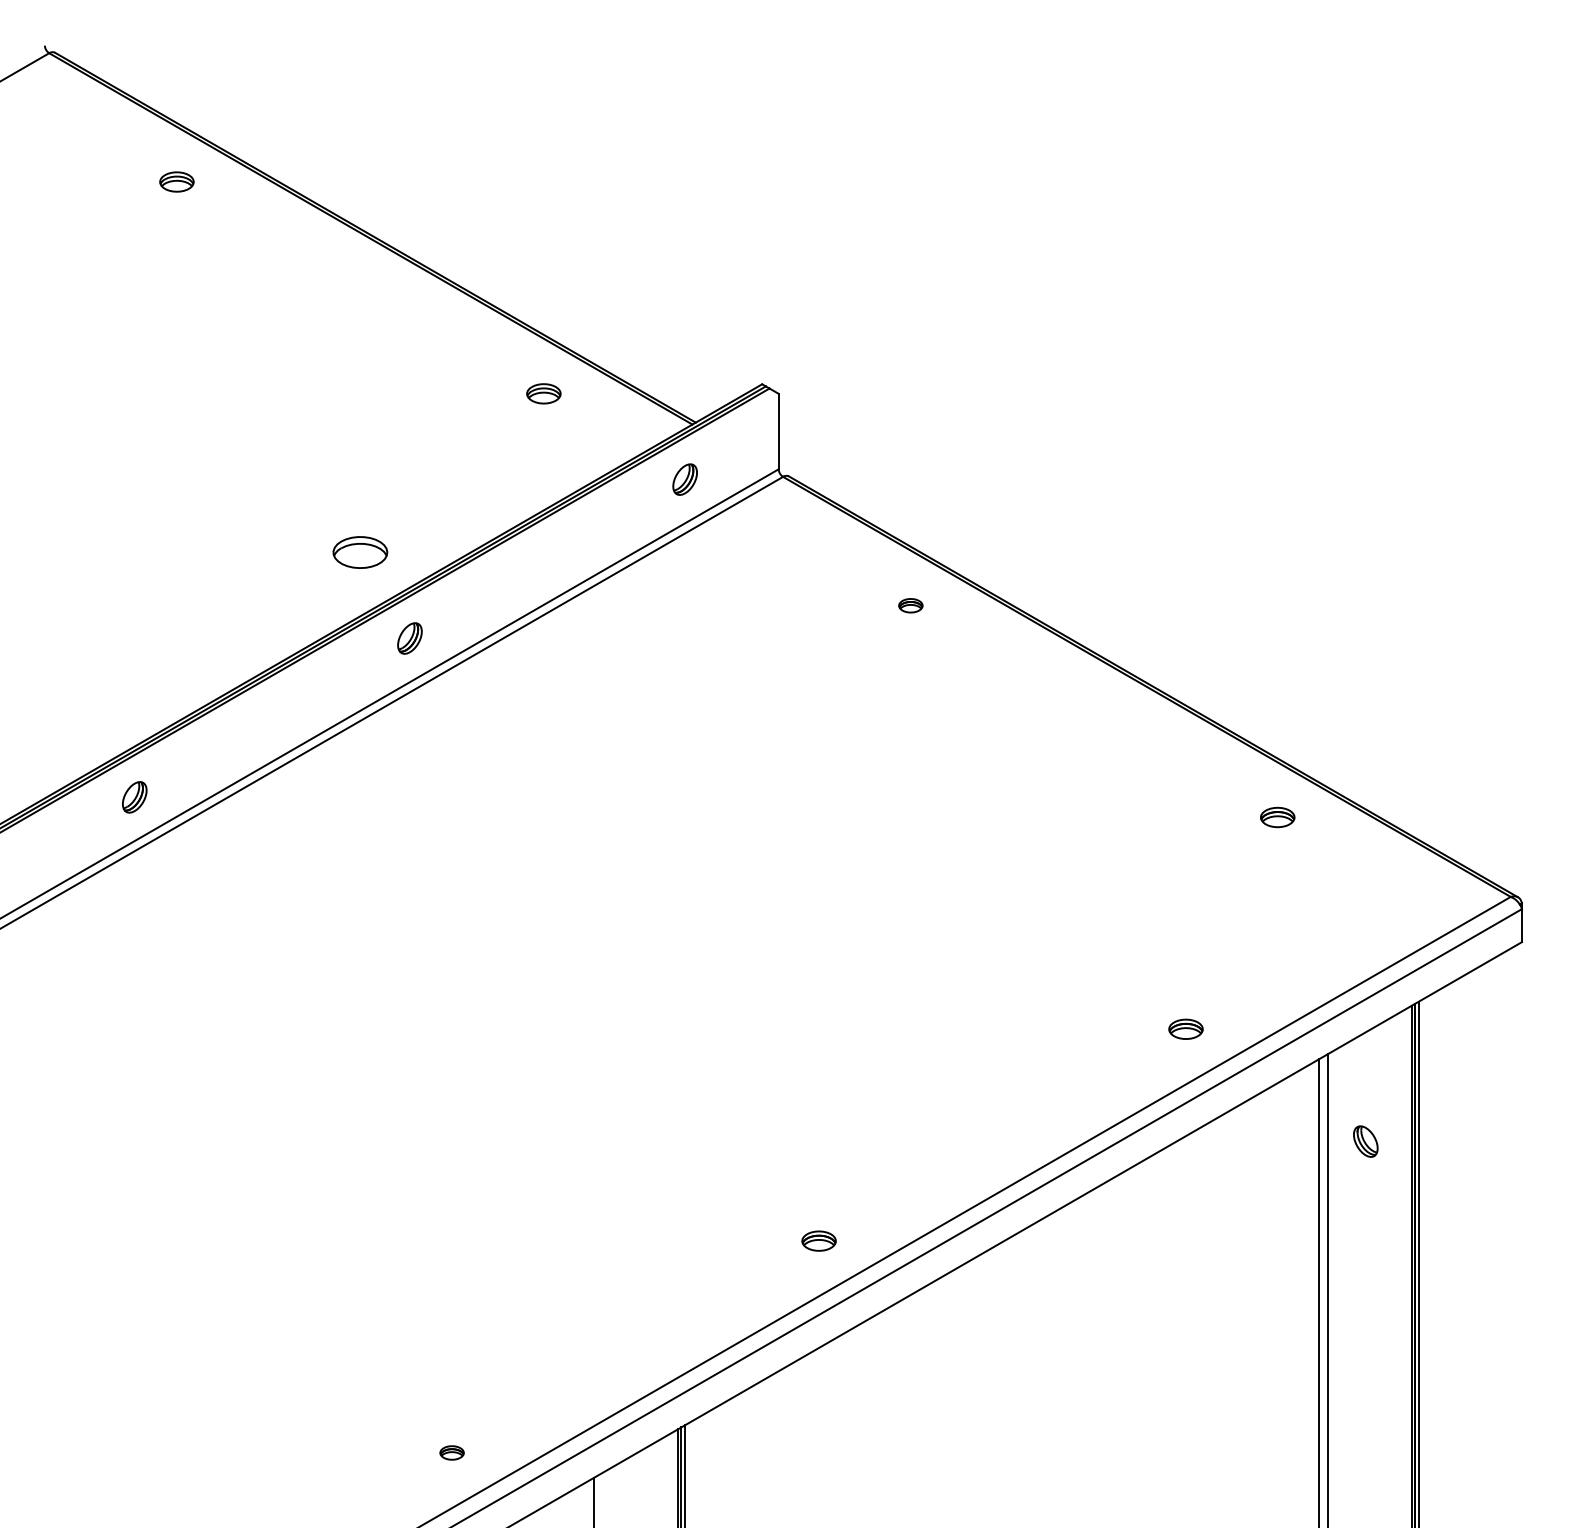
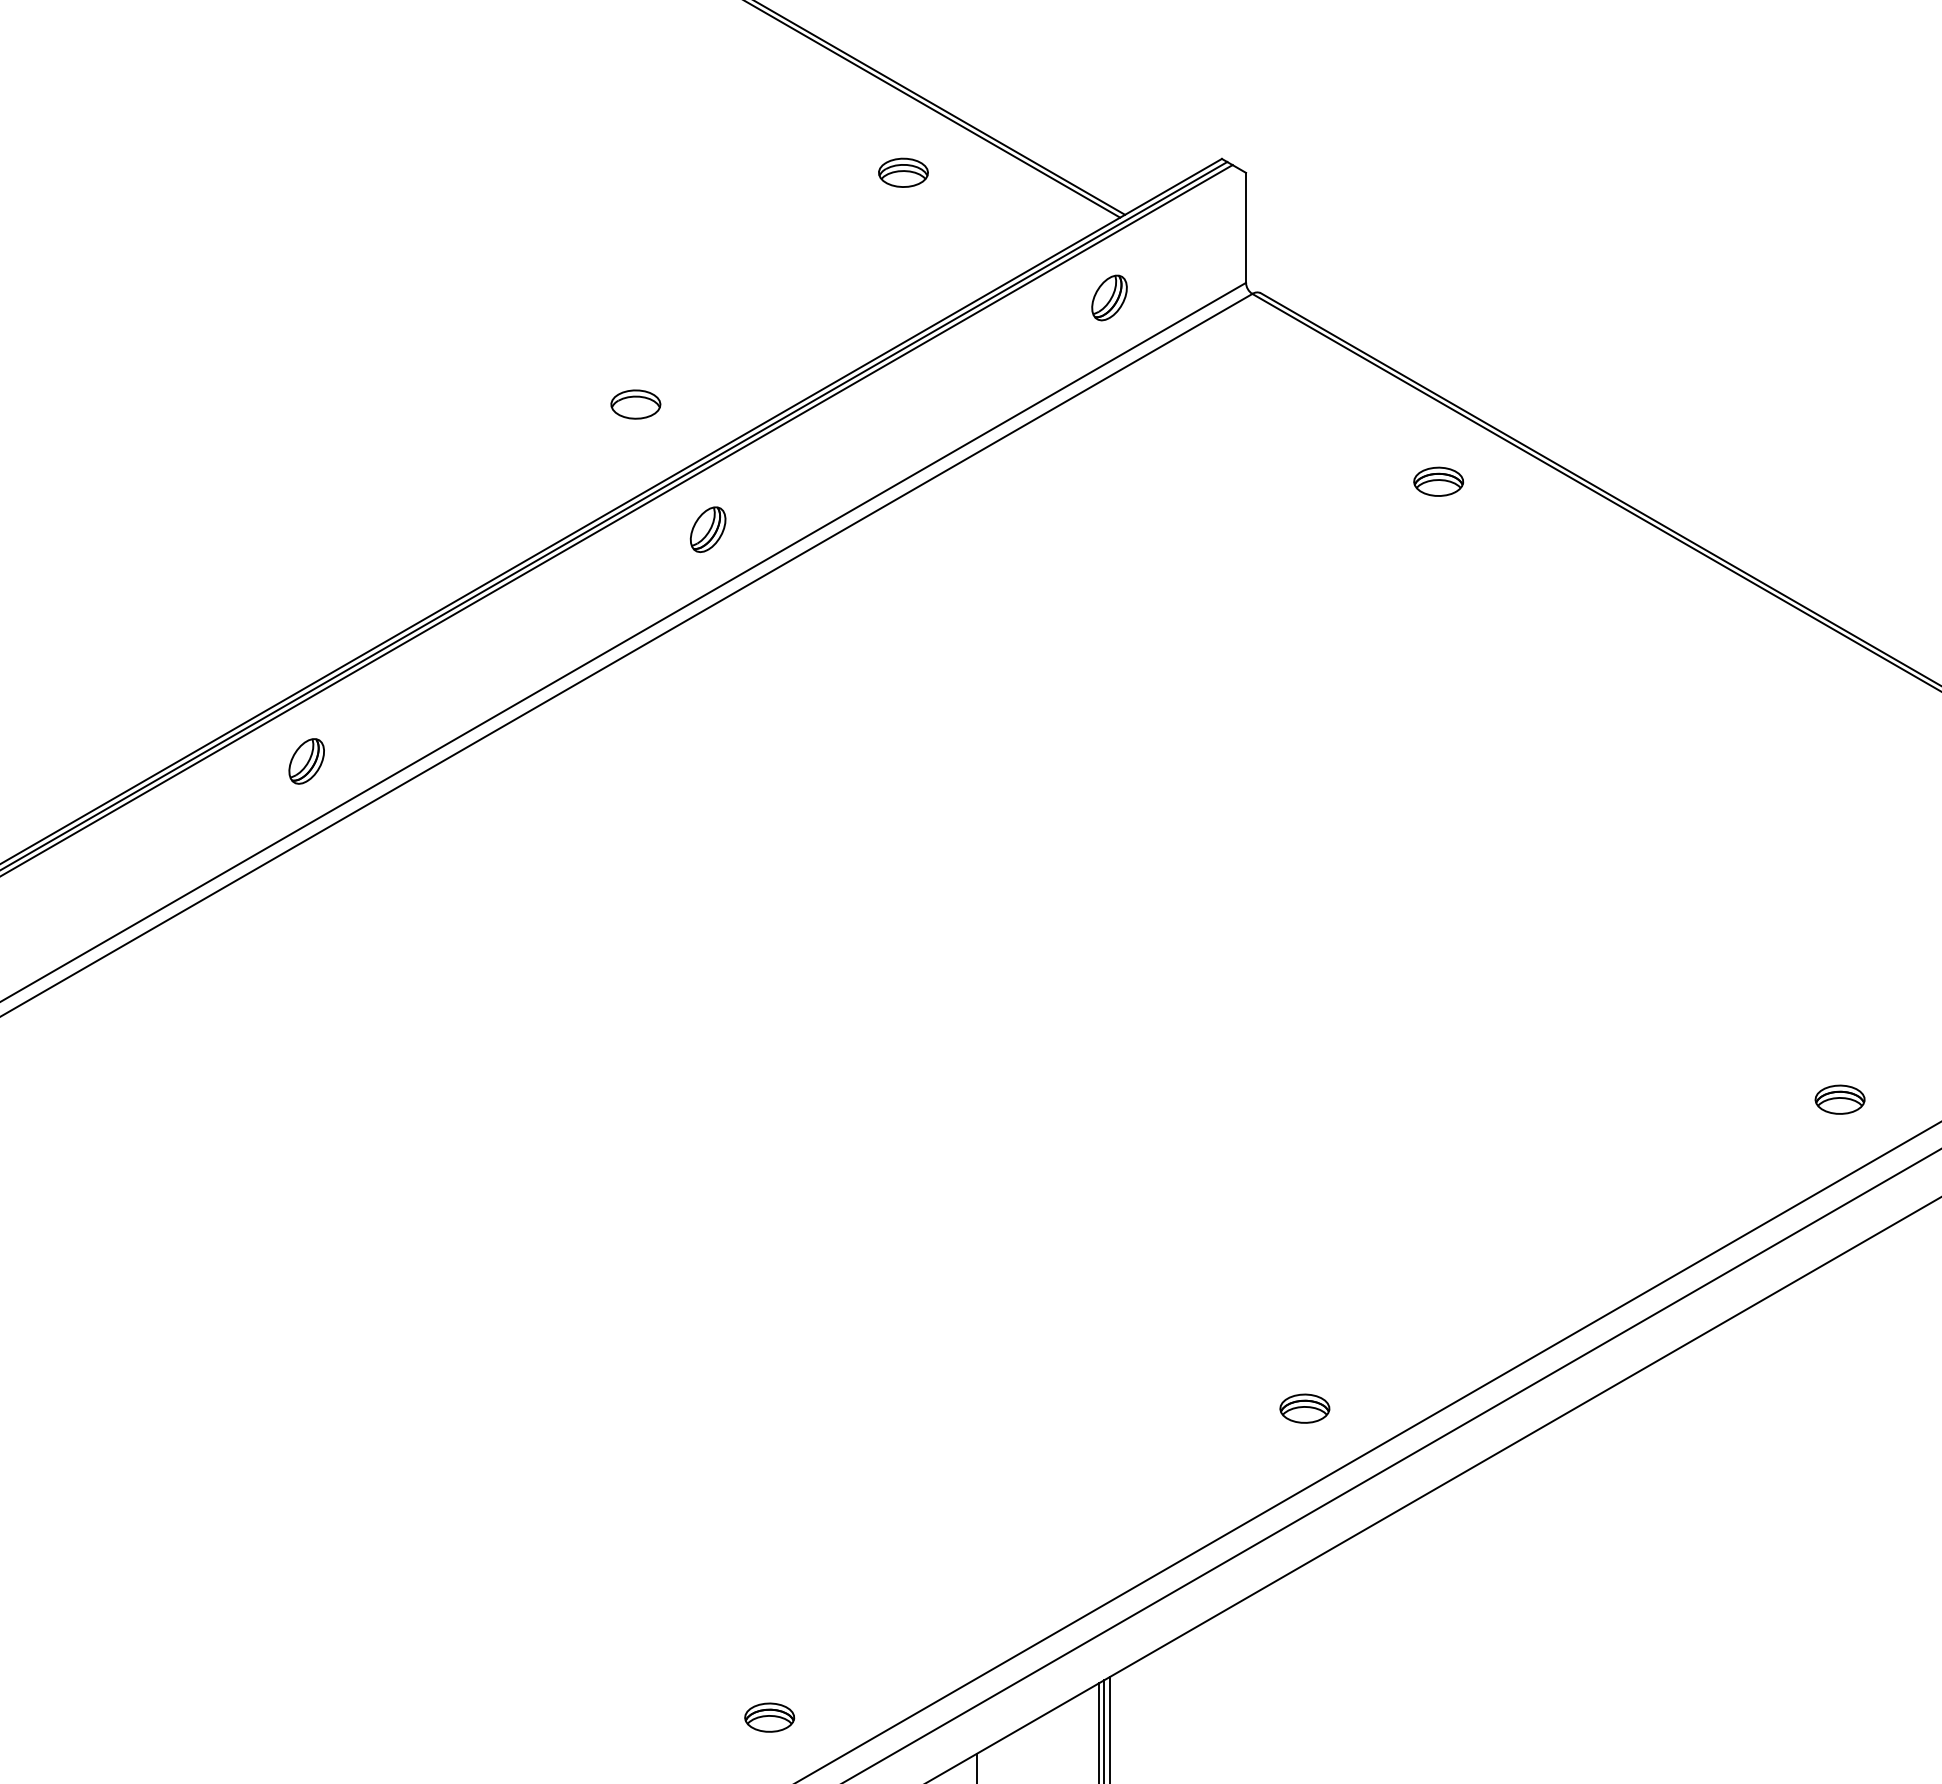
part: (360, 552) -> (636, 404), size x0.62
part: (910, 605) -> (1438, 481), size x1.43
part: (451, 1452) -> (768, 1716), size x1.43

